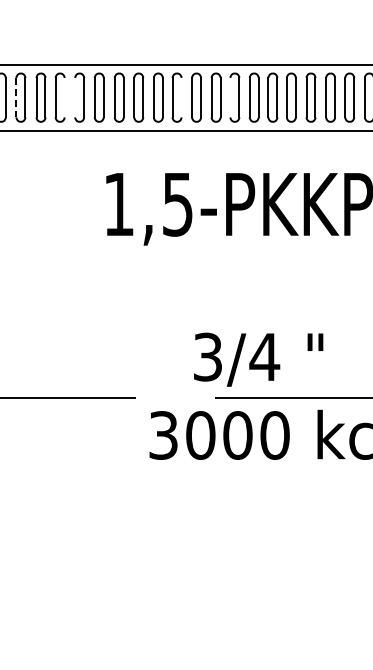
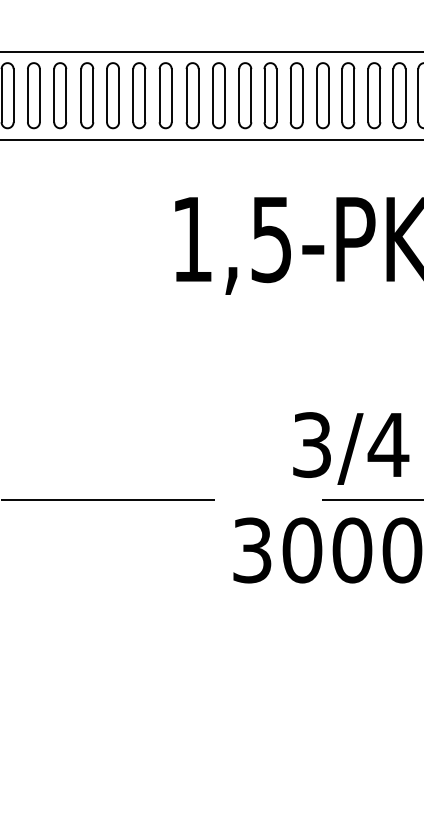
line: (16, 97) -> (54, 95), dashed -> solid
line: (64, 97) -> (118, 95), added
line: (75, 97) -> (133, 95), added
line: (181, 97) -> (276, 95), added
line: (230, 97) -> (342, 95), added

